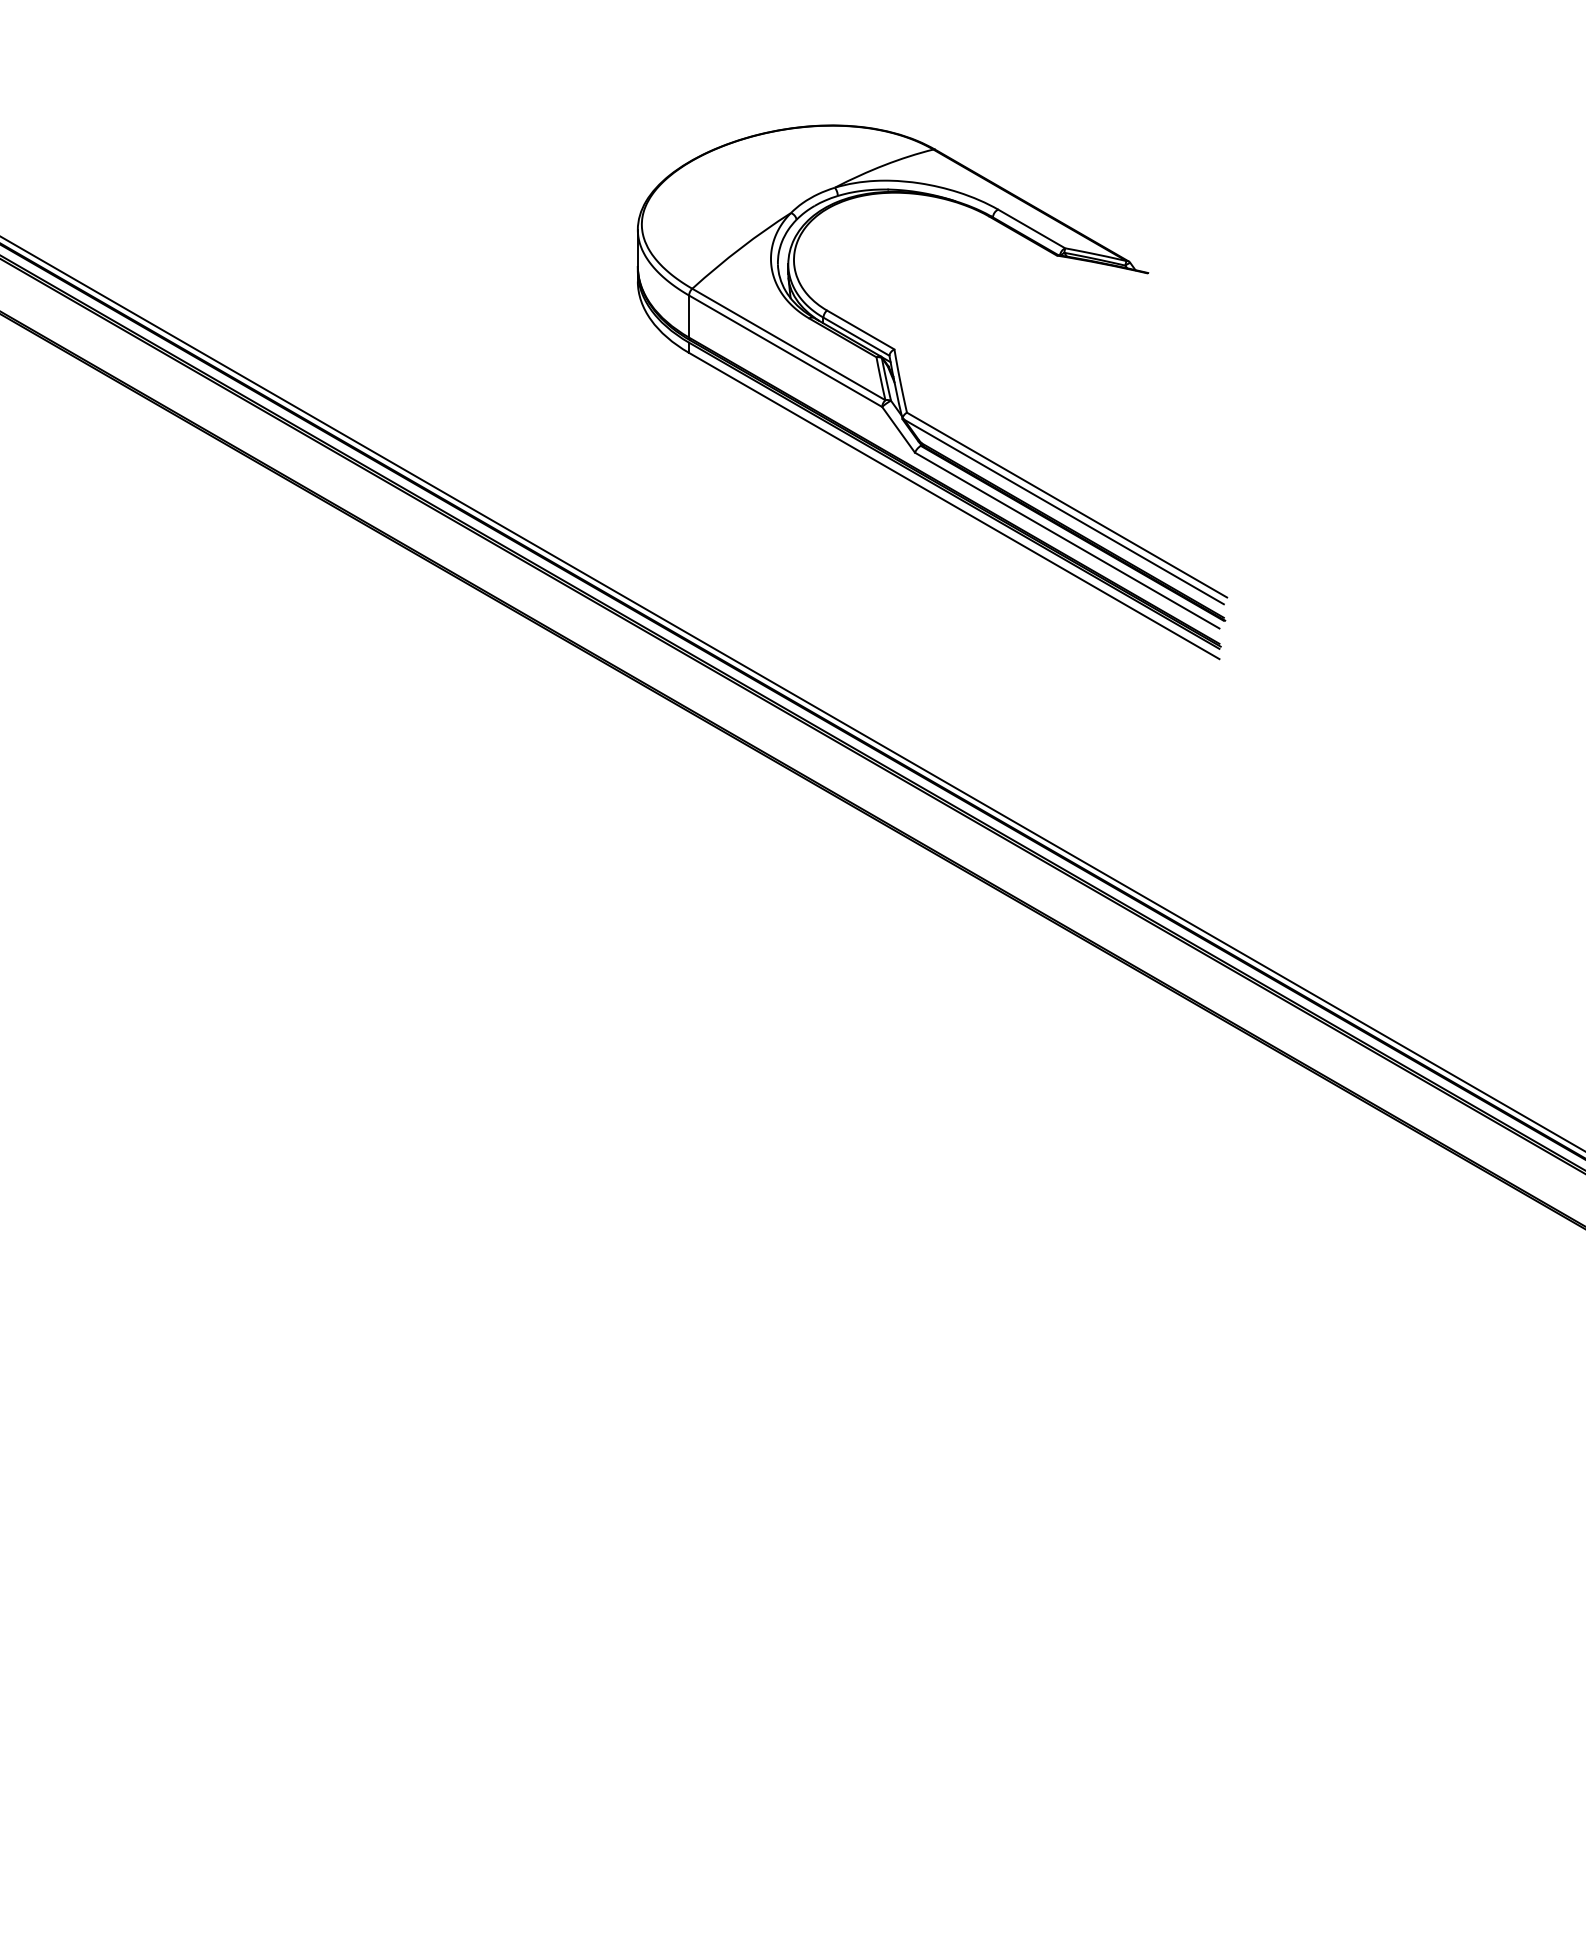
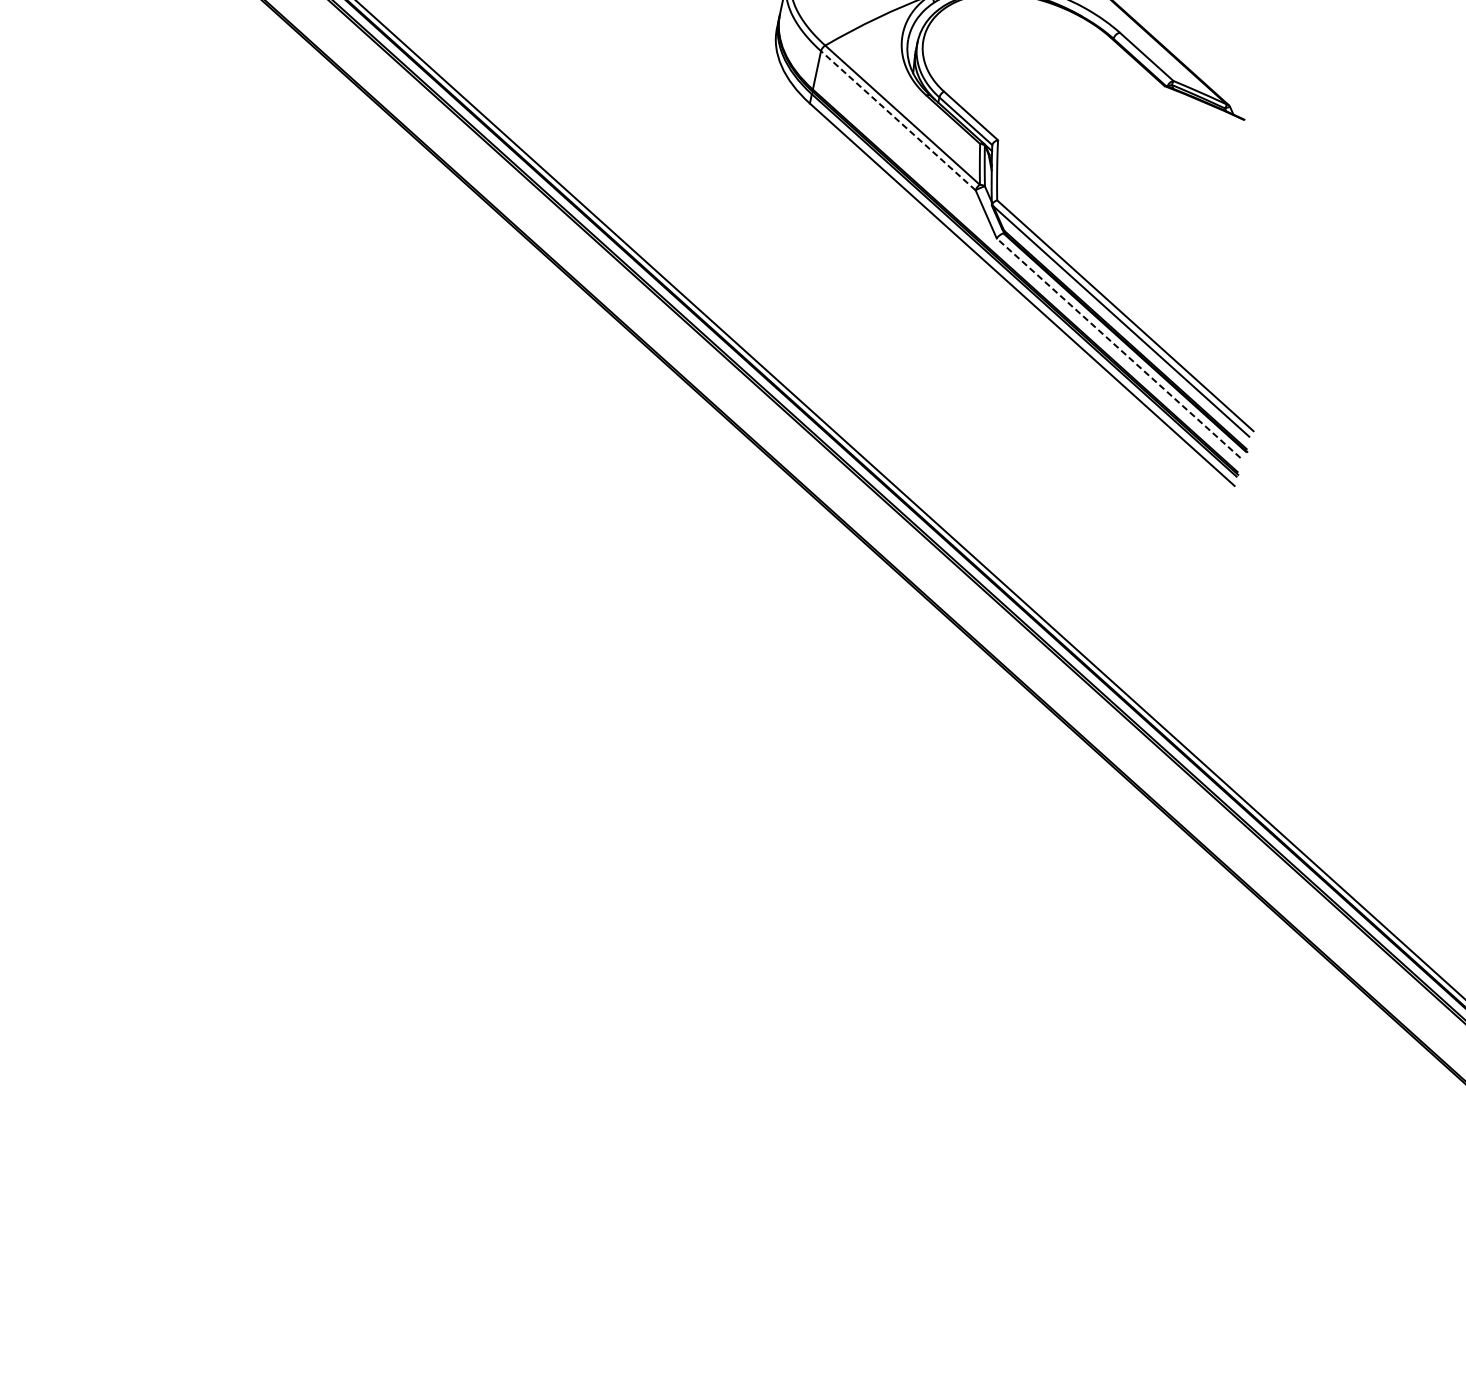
line: (785, 351) -> (898, 120), solid -> dashed
line: (1067, 540) -> (1118, 348), solid -> dashed

